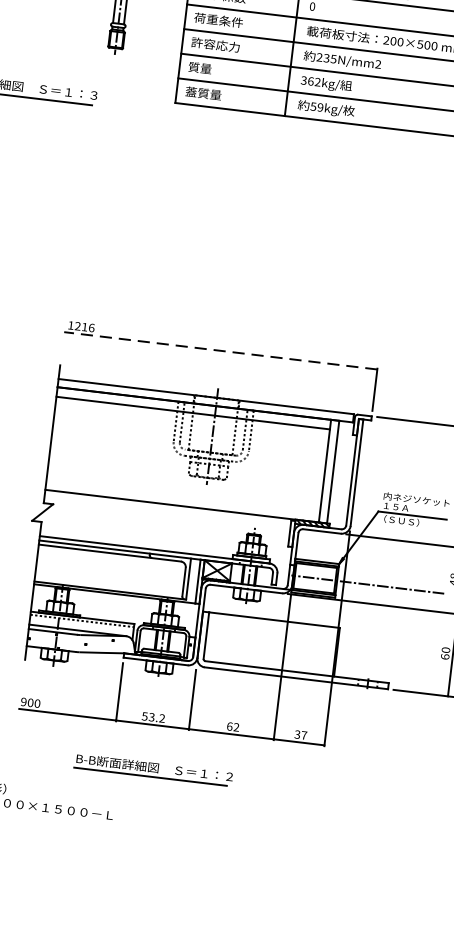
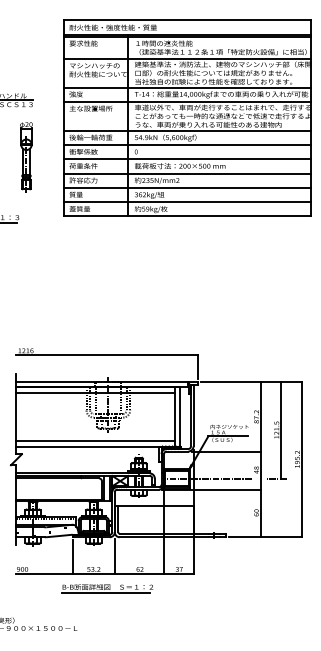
line: (221, 351) -> (107, 355), dashed -> solid
line: (182, 497) -> (95, 441), added
part: (153, 770) -> (107, 588), moved

